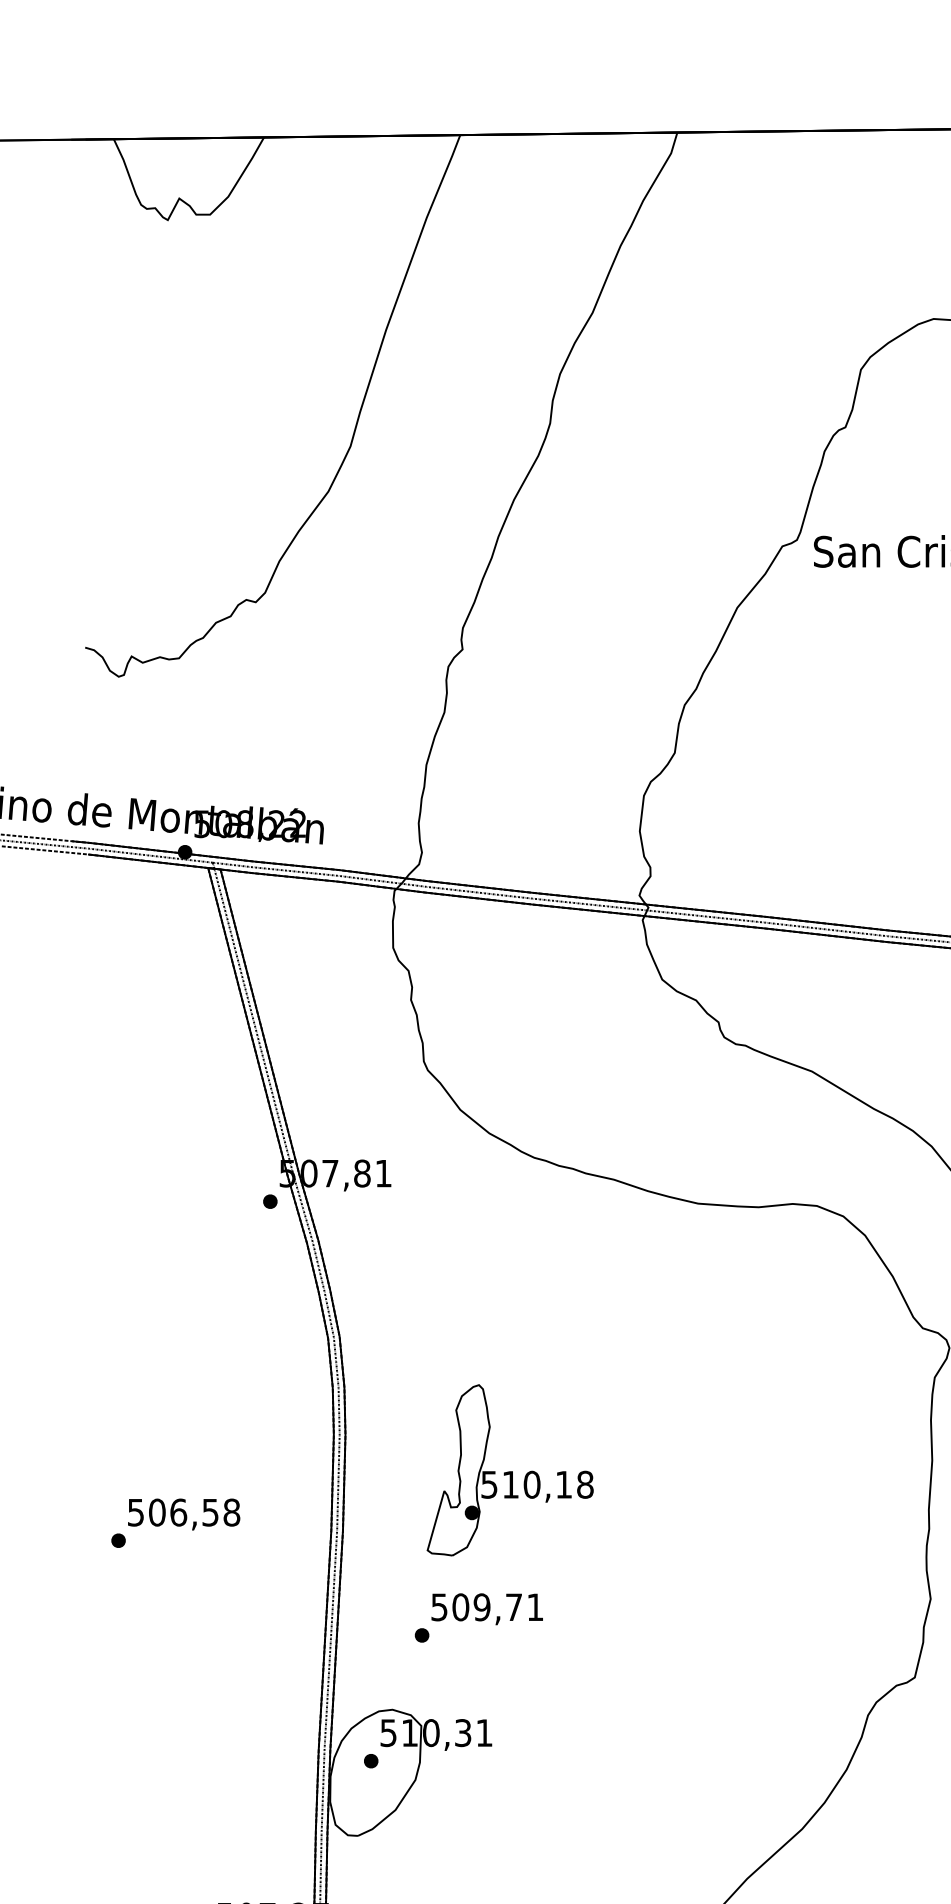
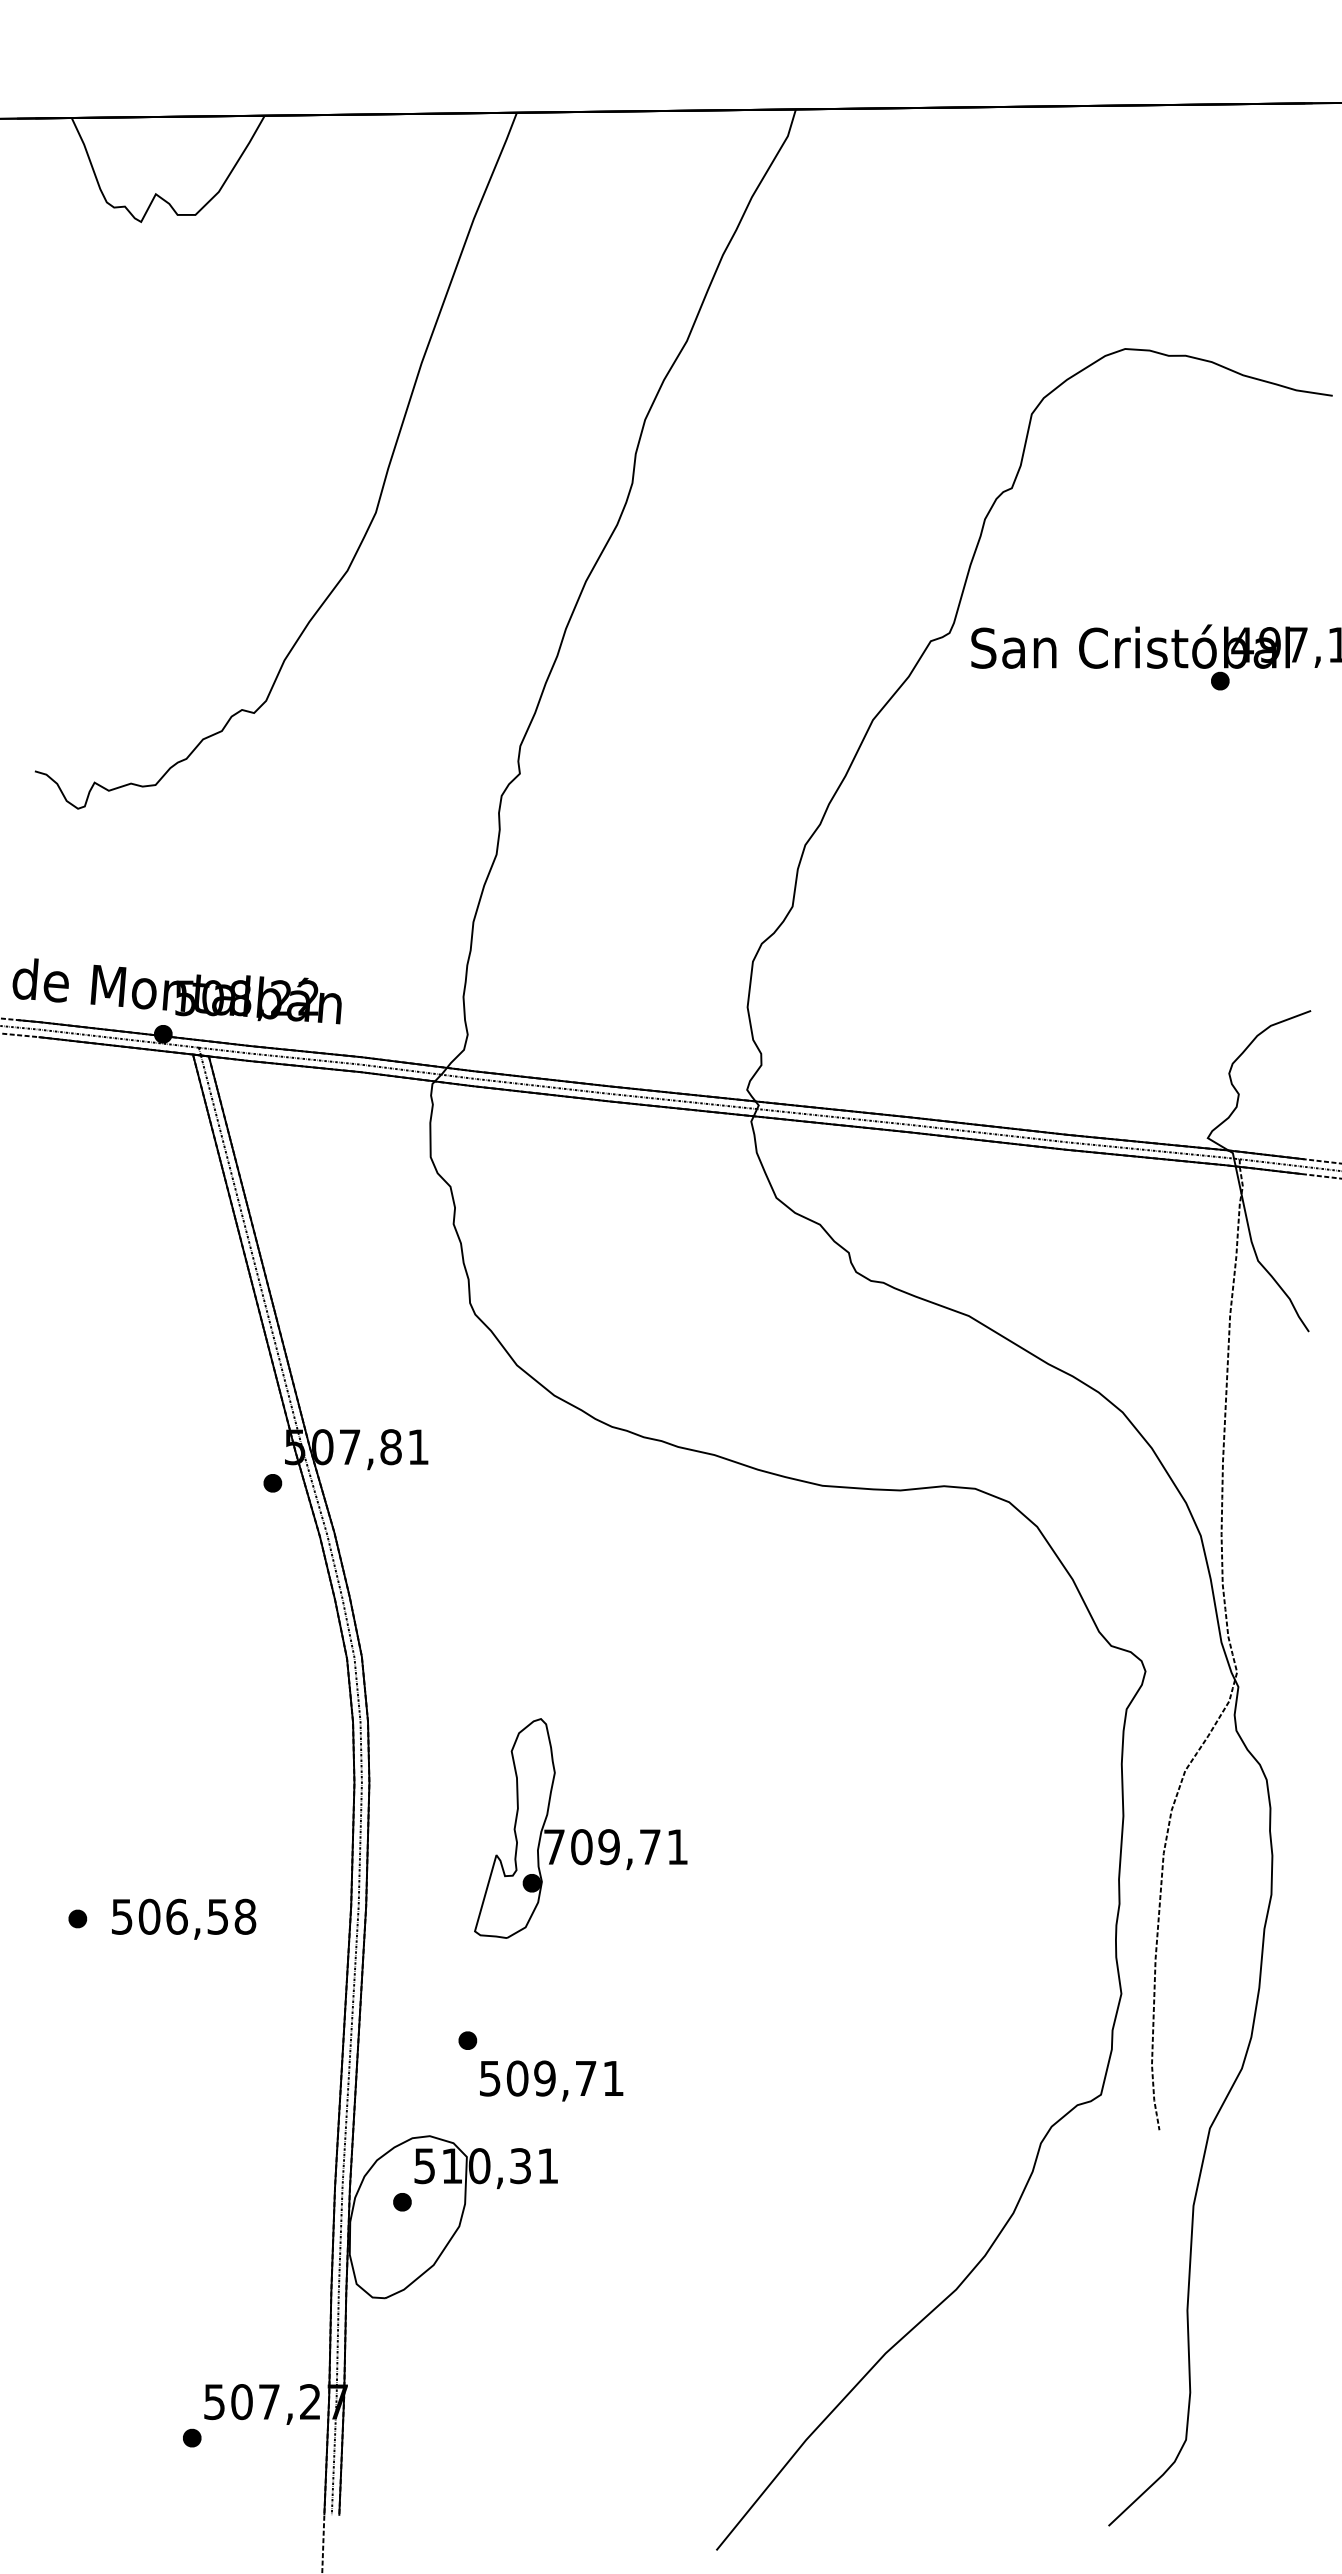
text: (537, 1485) -> (616, 1847), 510,18 -> 709,71
text: (184, 1513) -> (184, 1918), moved
text: (487, 1608) -> (551, 2080), moved

